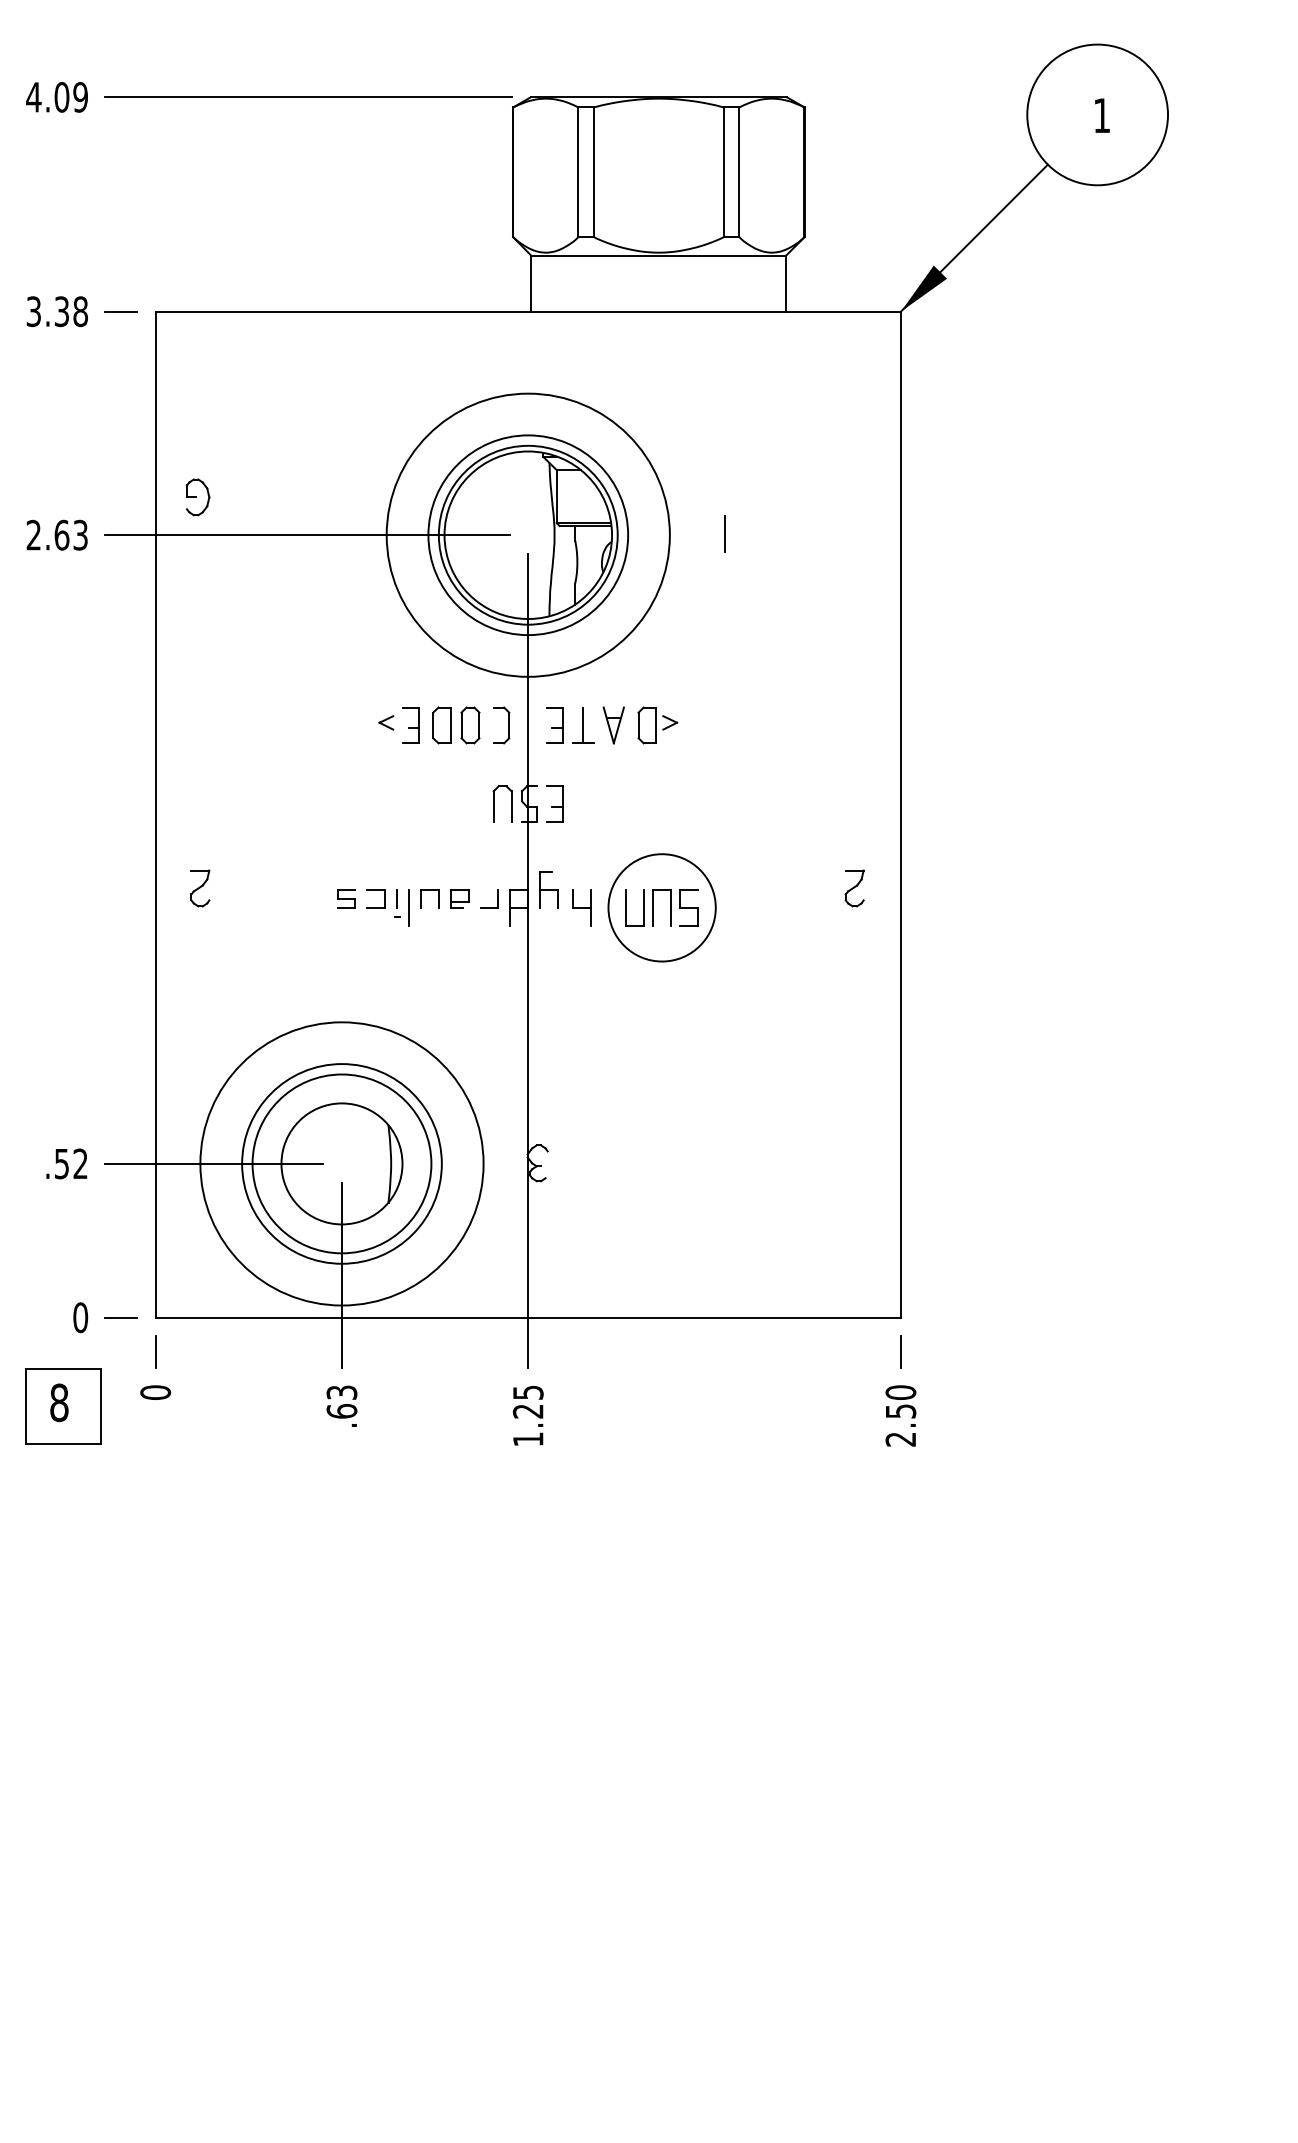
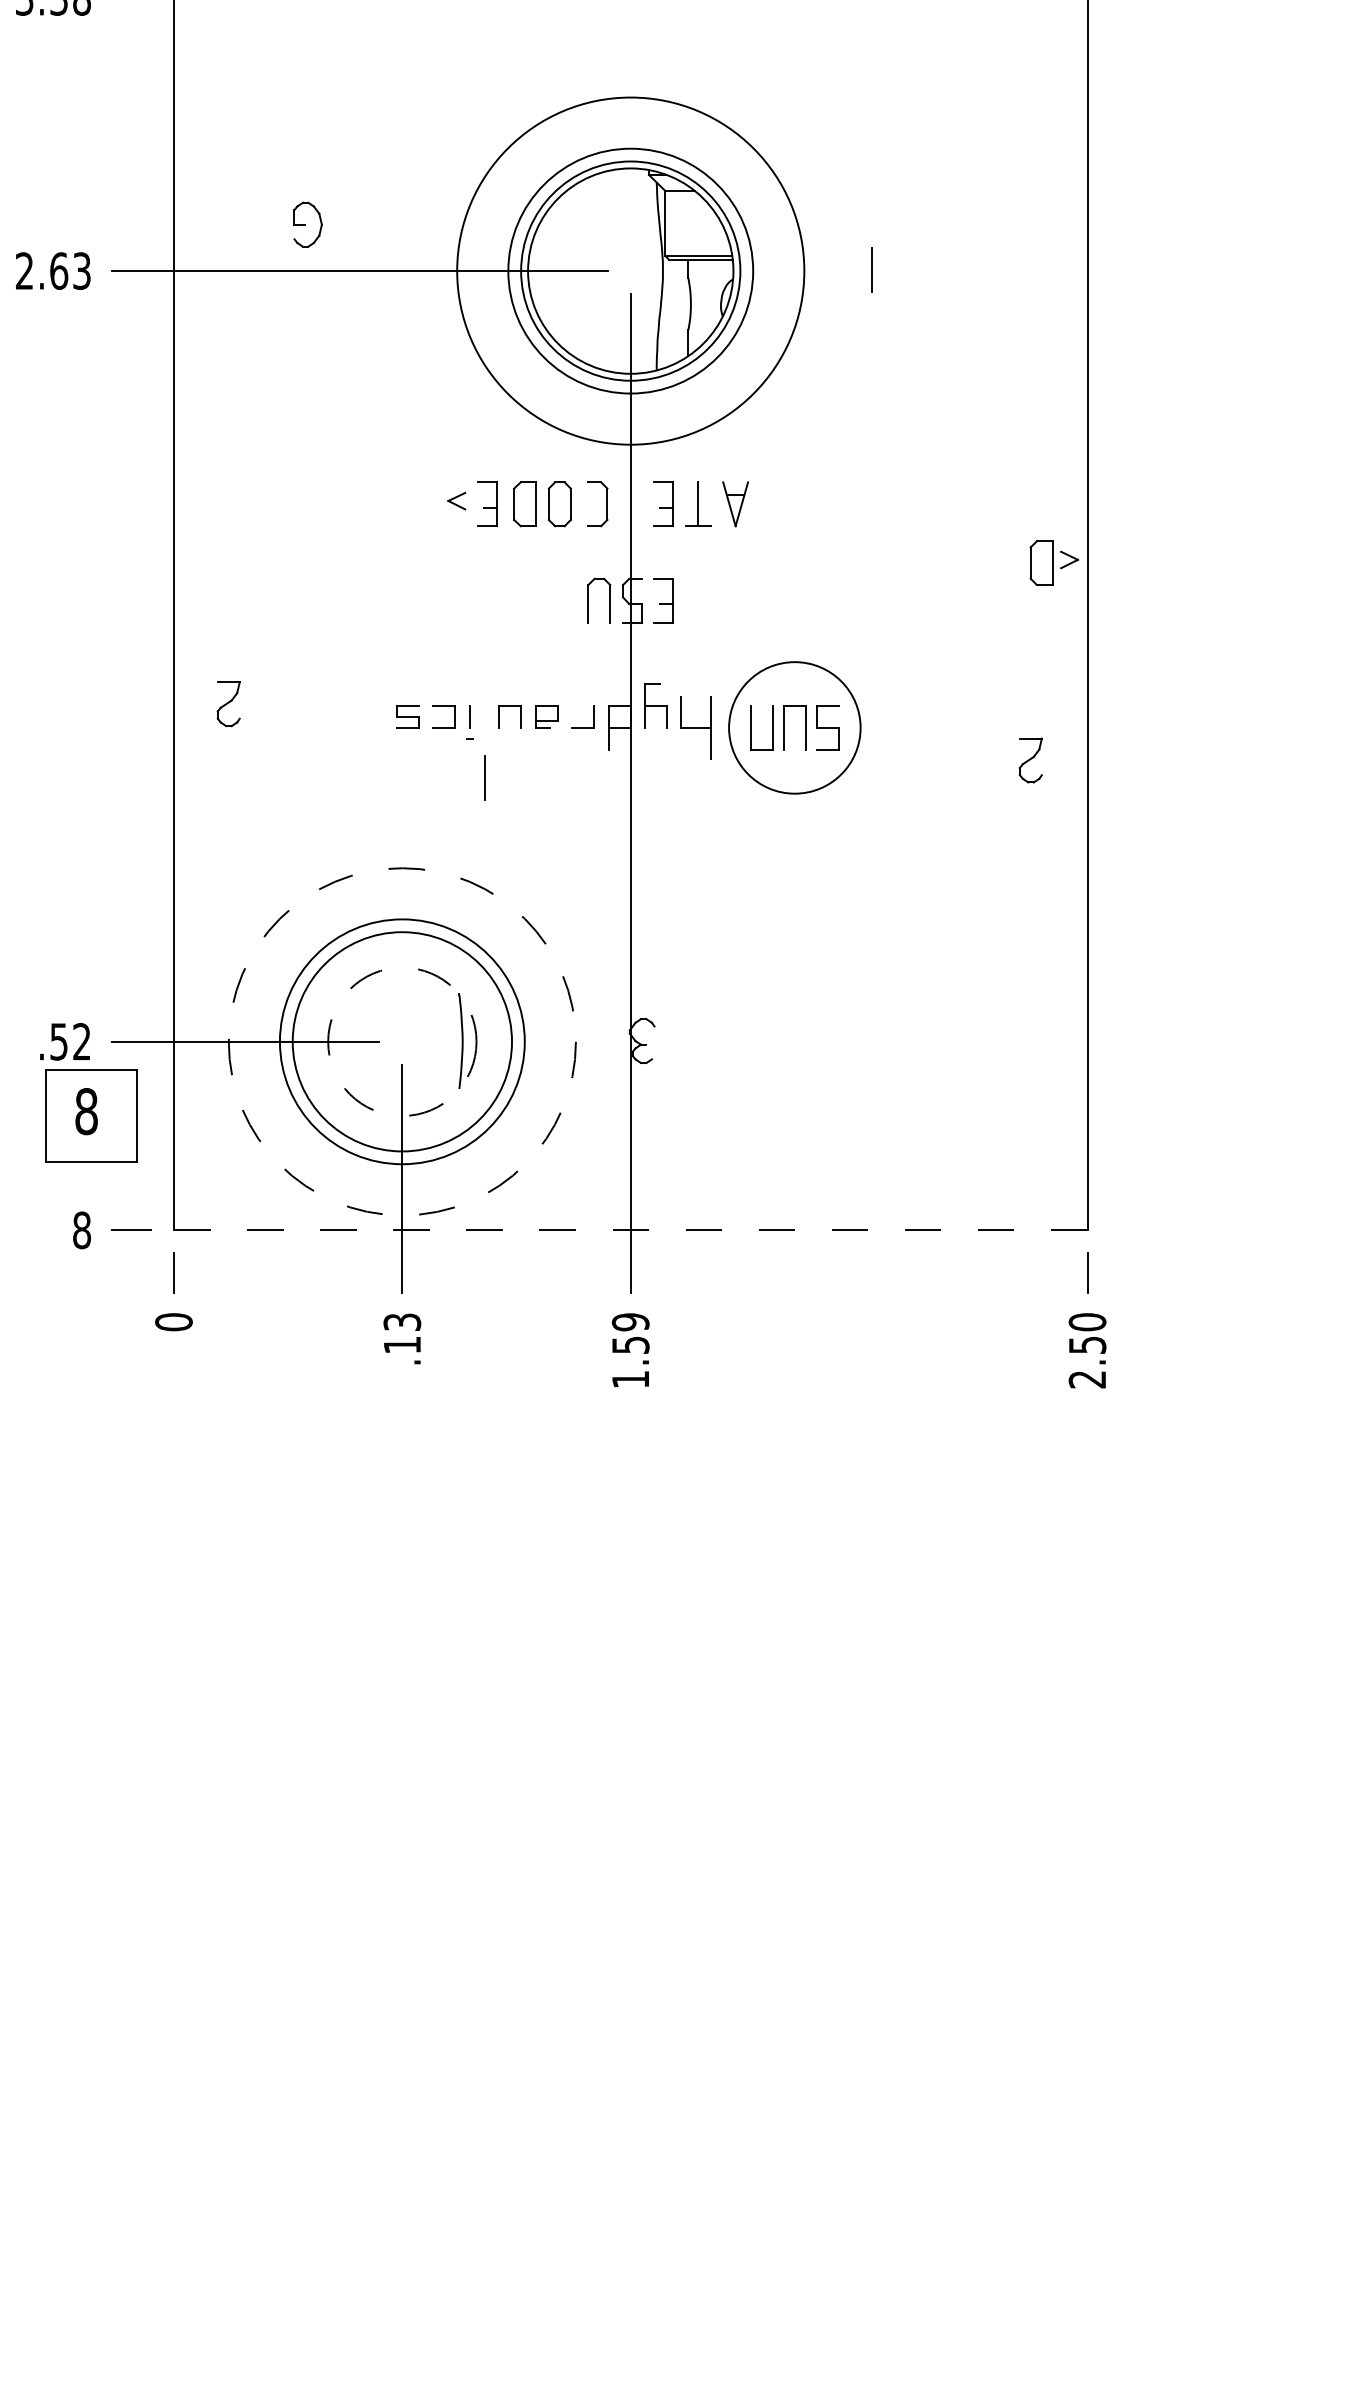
part: (197, 497) -> (307, 224), moved
part: (657, 725) -> (1053, 563), moved
part: (854, 888) -> (1030, 760), moved
line: (408, 907) -> (483, 777), moved
part: (581, 907) -> (695, 727), size x1.4
circle: (341, 1163) -> (401, 1041), solid -> dashed
circle: (341, 1163) -> (401, 1041), solid -> dashed
text: (80, 1317) -> (81, 1230), 0 -> 8
line: (528, 1317) -> (631, 1230), solid -> dashed
text: (527, 1401) -> (629, 1333), 1.25 -> 1.59
part: (63, 1406) -> (91, 1116), moved
text: (341, 1410) -> (401, 1344), .63 -> .13

